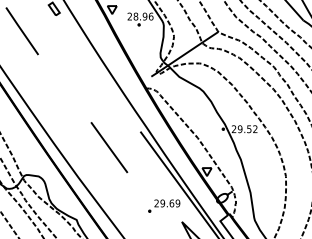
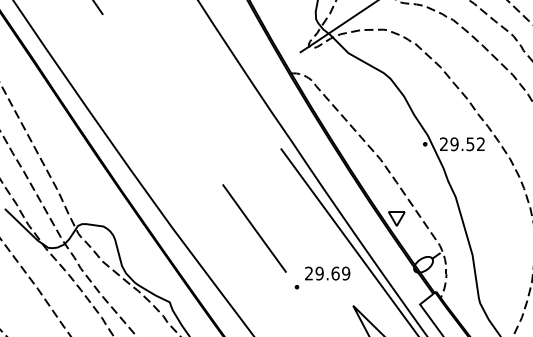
line: (109, 147) -> (254, 228), moved

